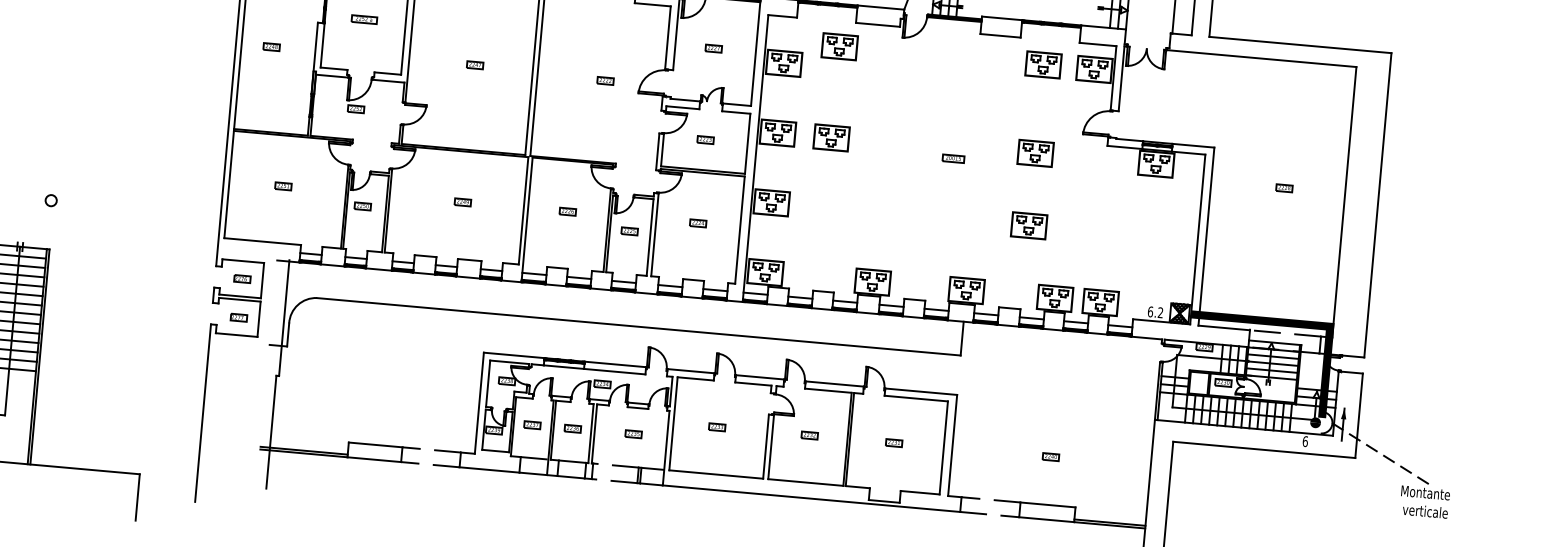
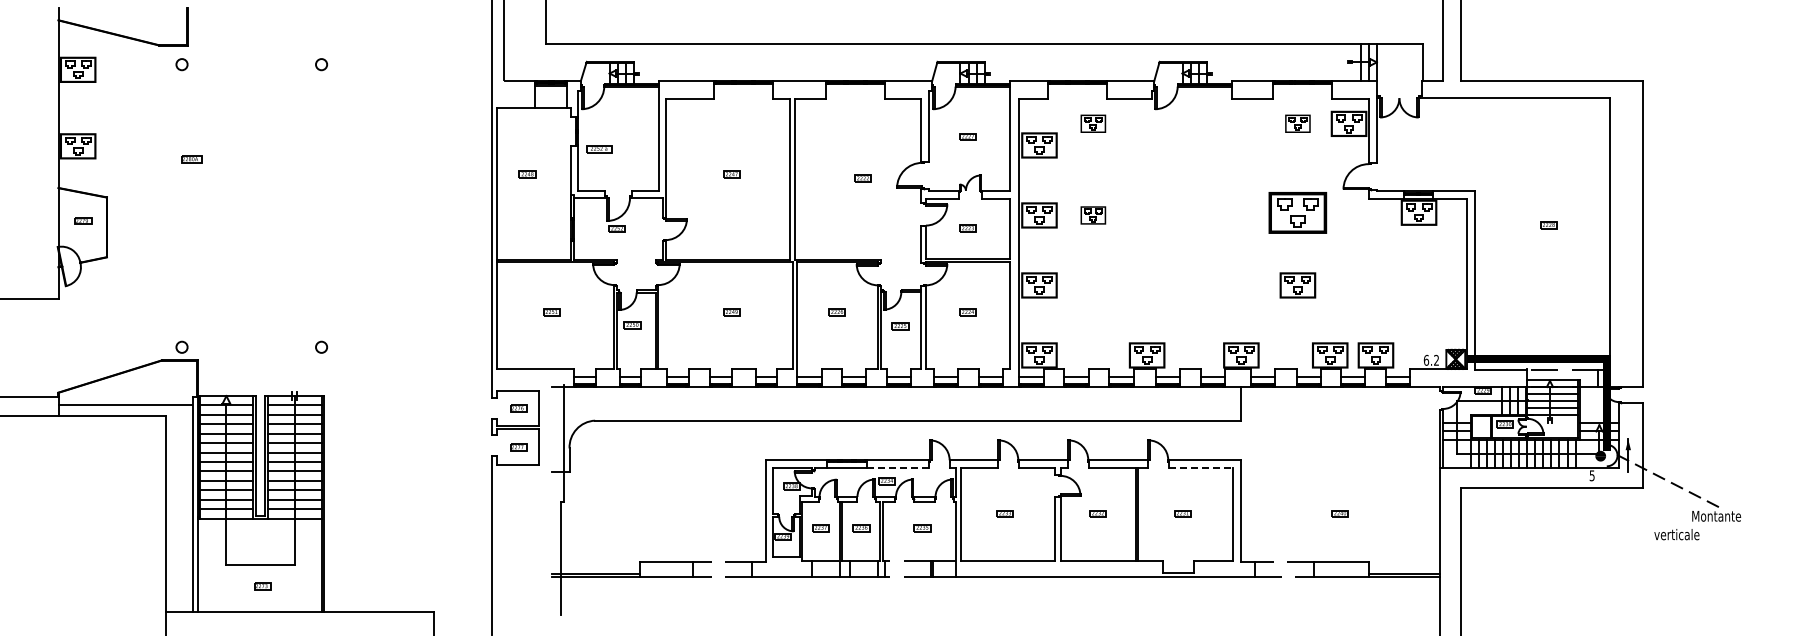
part: (364, 19) -> (599, 149), moved
part: (839, 46) -> (1093, 123), size x0.7
part: (1043, 64) -> (1297, 123), size x0.7
part: (831, 137) -> (1093, 215), size x0.7
part: (1035, 153) -> (1297, 212), size x1.6
part: (953, 158) -> (1216, 225), removed
line: (615, 371) -> (898, 467), solid -> dashed
line: (915, 398) -> (1200, 467), solid -> dashed
text: (1304, 441) -> (1591, 475), 6 -> 5
text: (1424, 511) -> (1676, 534), moved

